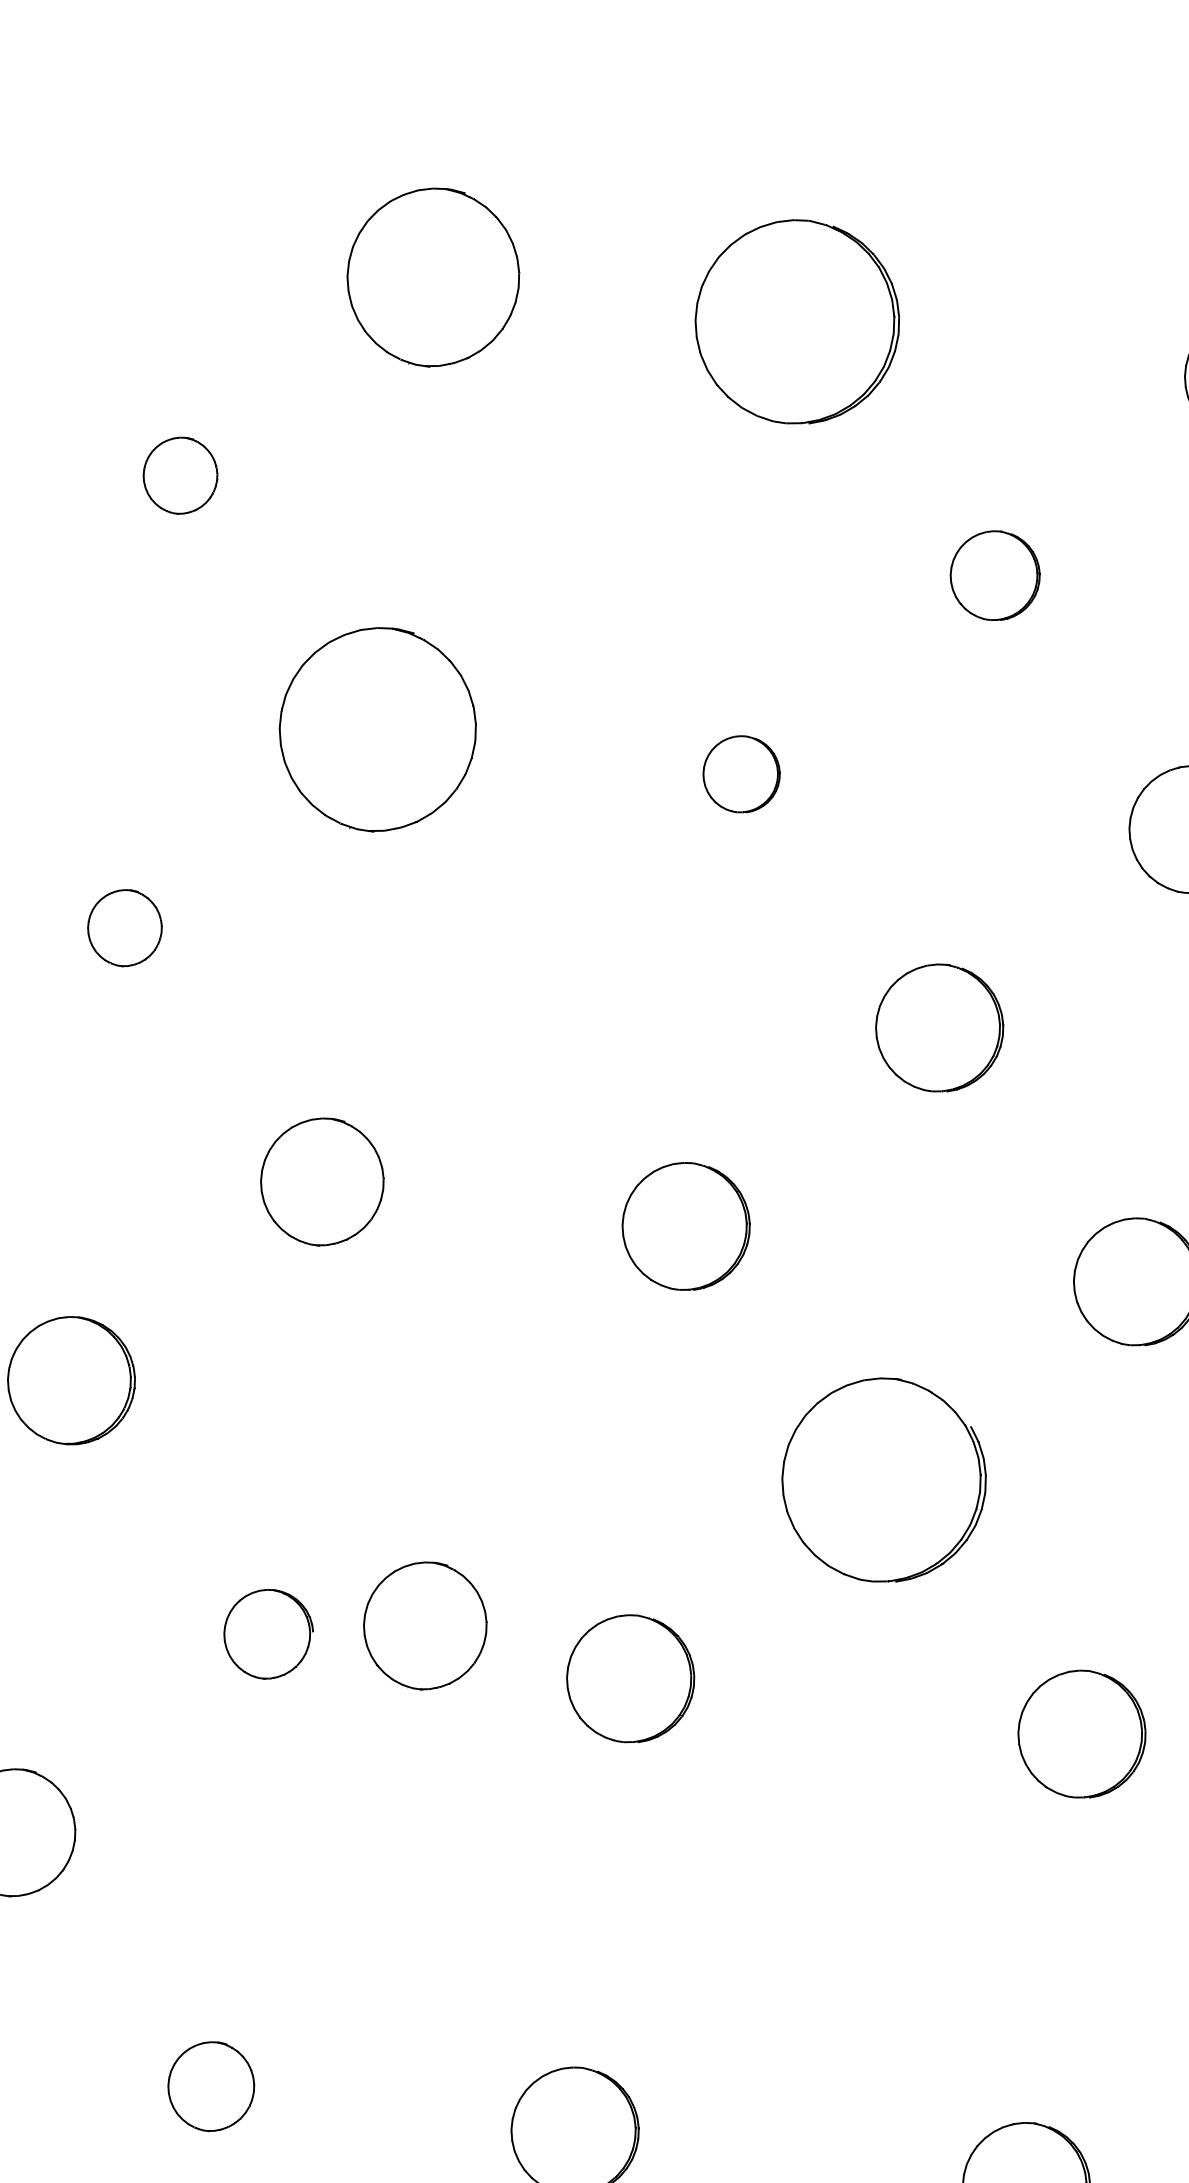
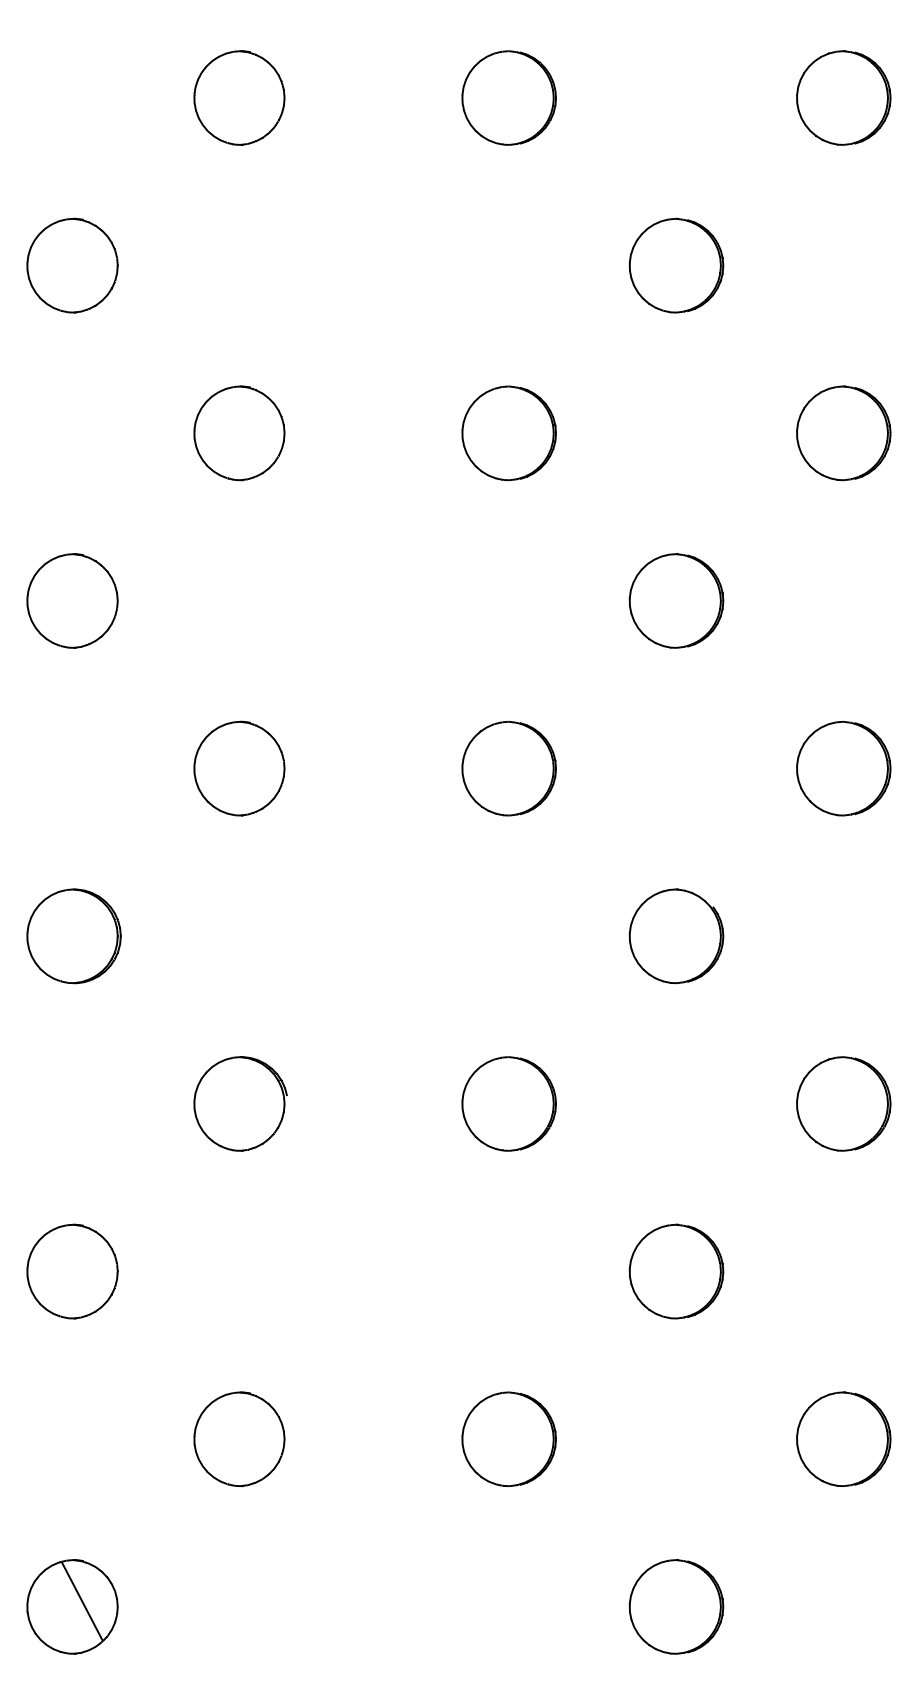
part: (433, 276) -> (239, 97), size x0.71
part: (796, 321) -> (508, 97), size x0.62
part: (180, 475) -> (72, 265), size x1.67
part: (995, 575) -> (676, 265), size x1.43
part: (377, 729) -> (239, 433), size x0.62
part: (740, 774) -> (508, 433), size x1.67
part: (125, 927) -> (72, 600), size x1.67
part: (884, 1480) -> (676, 936), size x0.62
part: (425, 1625) -> (354, 1083), removed
part: (268, 1633) -> (240, 1103), size x1.43
part: (828, 1932) -> (676, 1271), added
part: (211, 2086) -> (239, 1439), size x1.43

